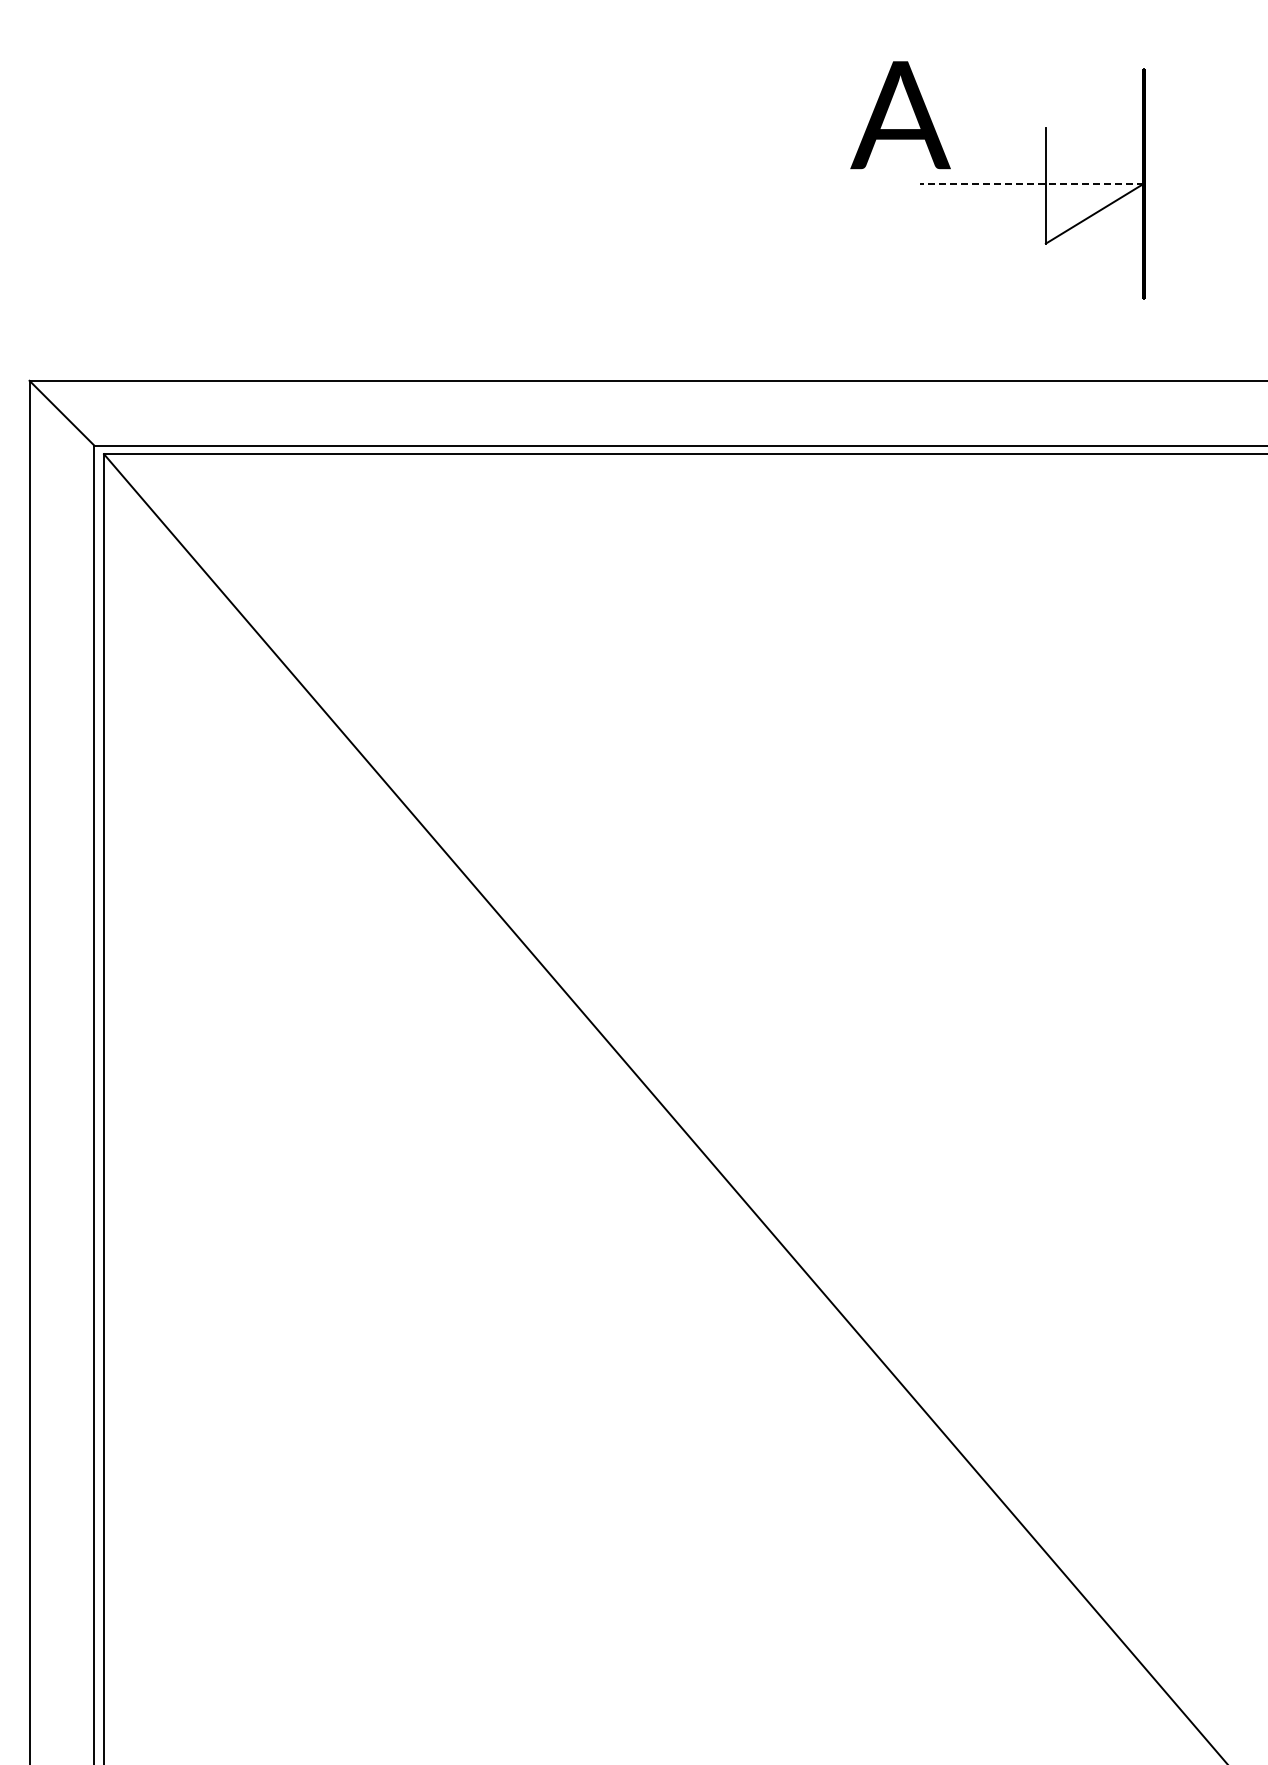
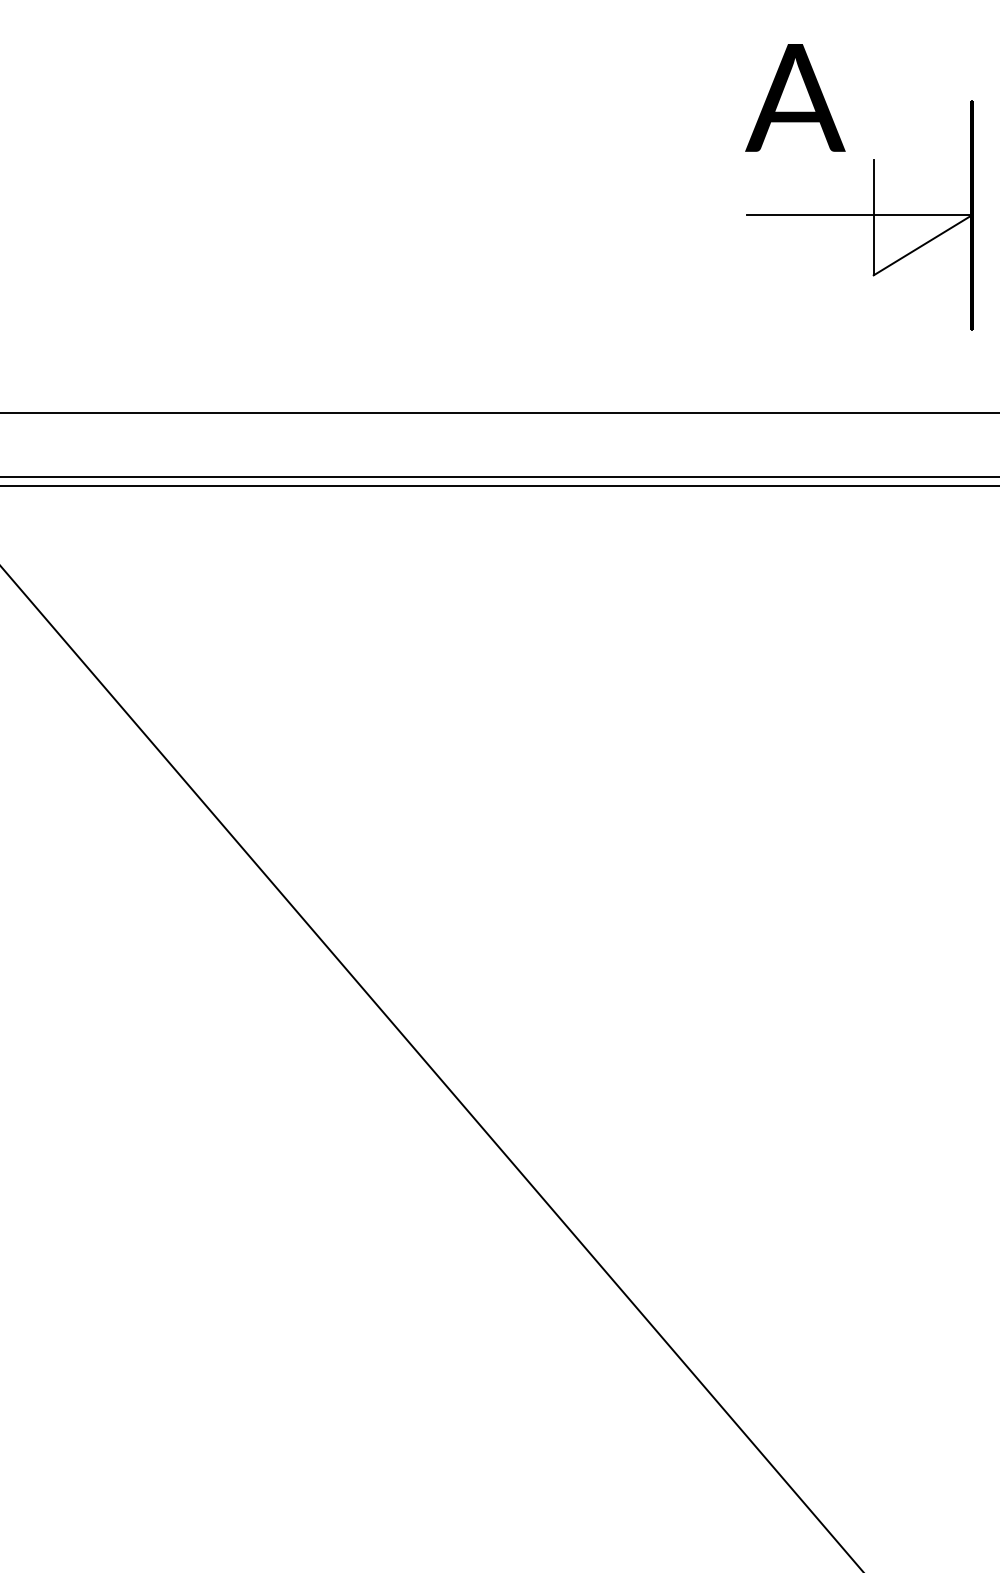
text: (900, 115) -> (795, 98), moved
line: (1031, 183) -> (859, 215), dashed -> solid

